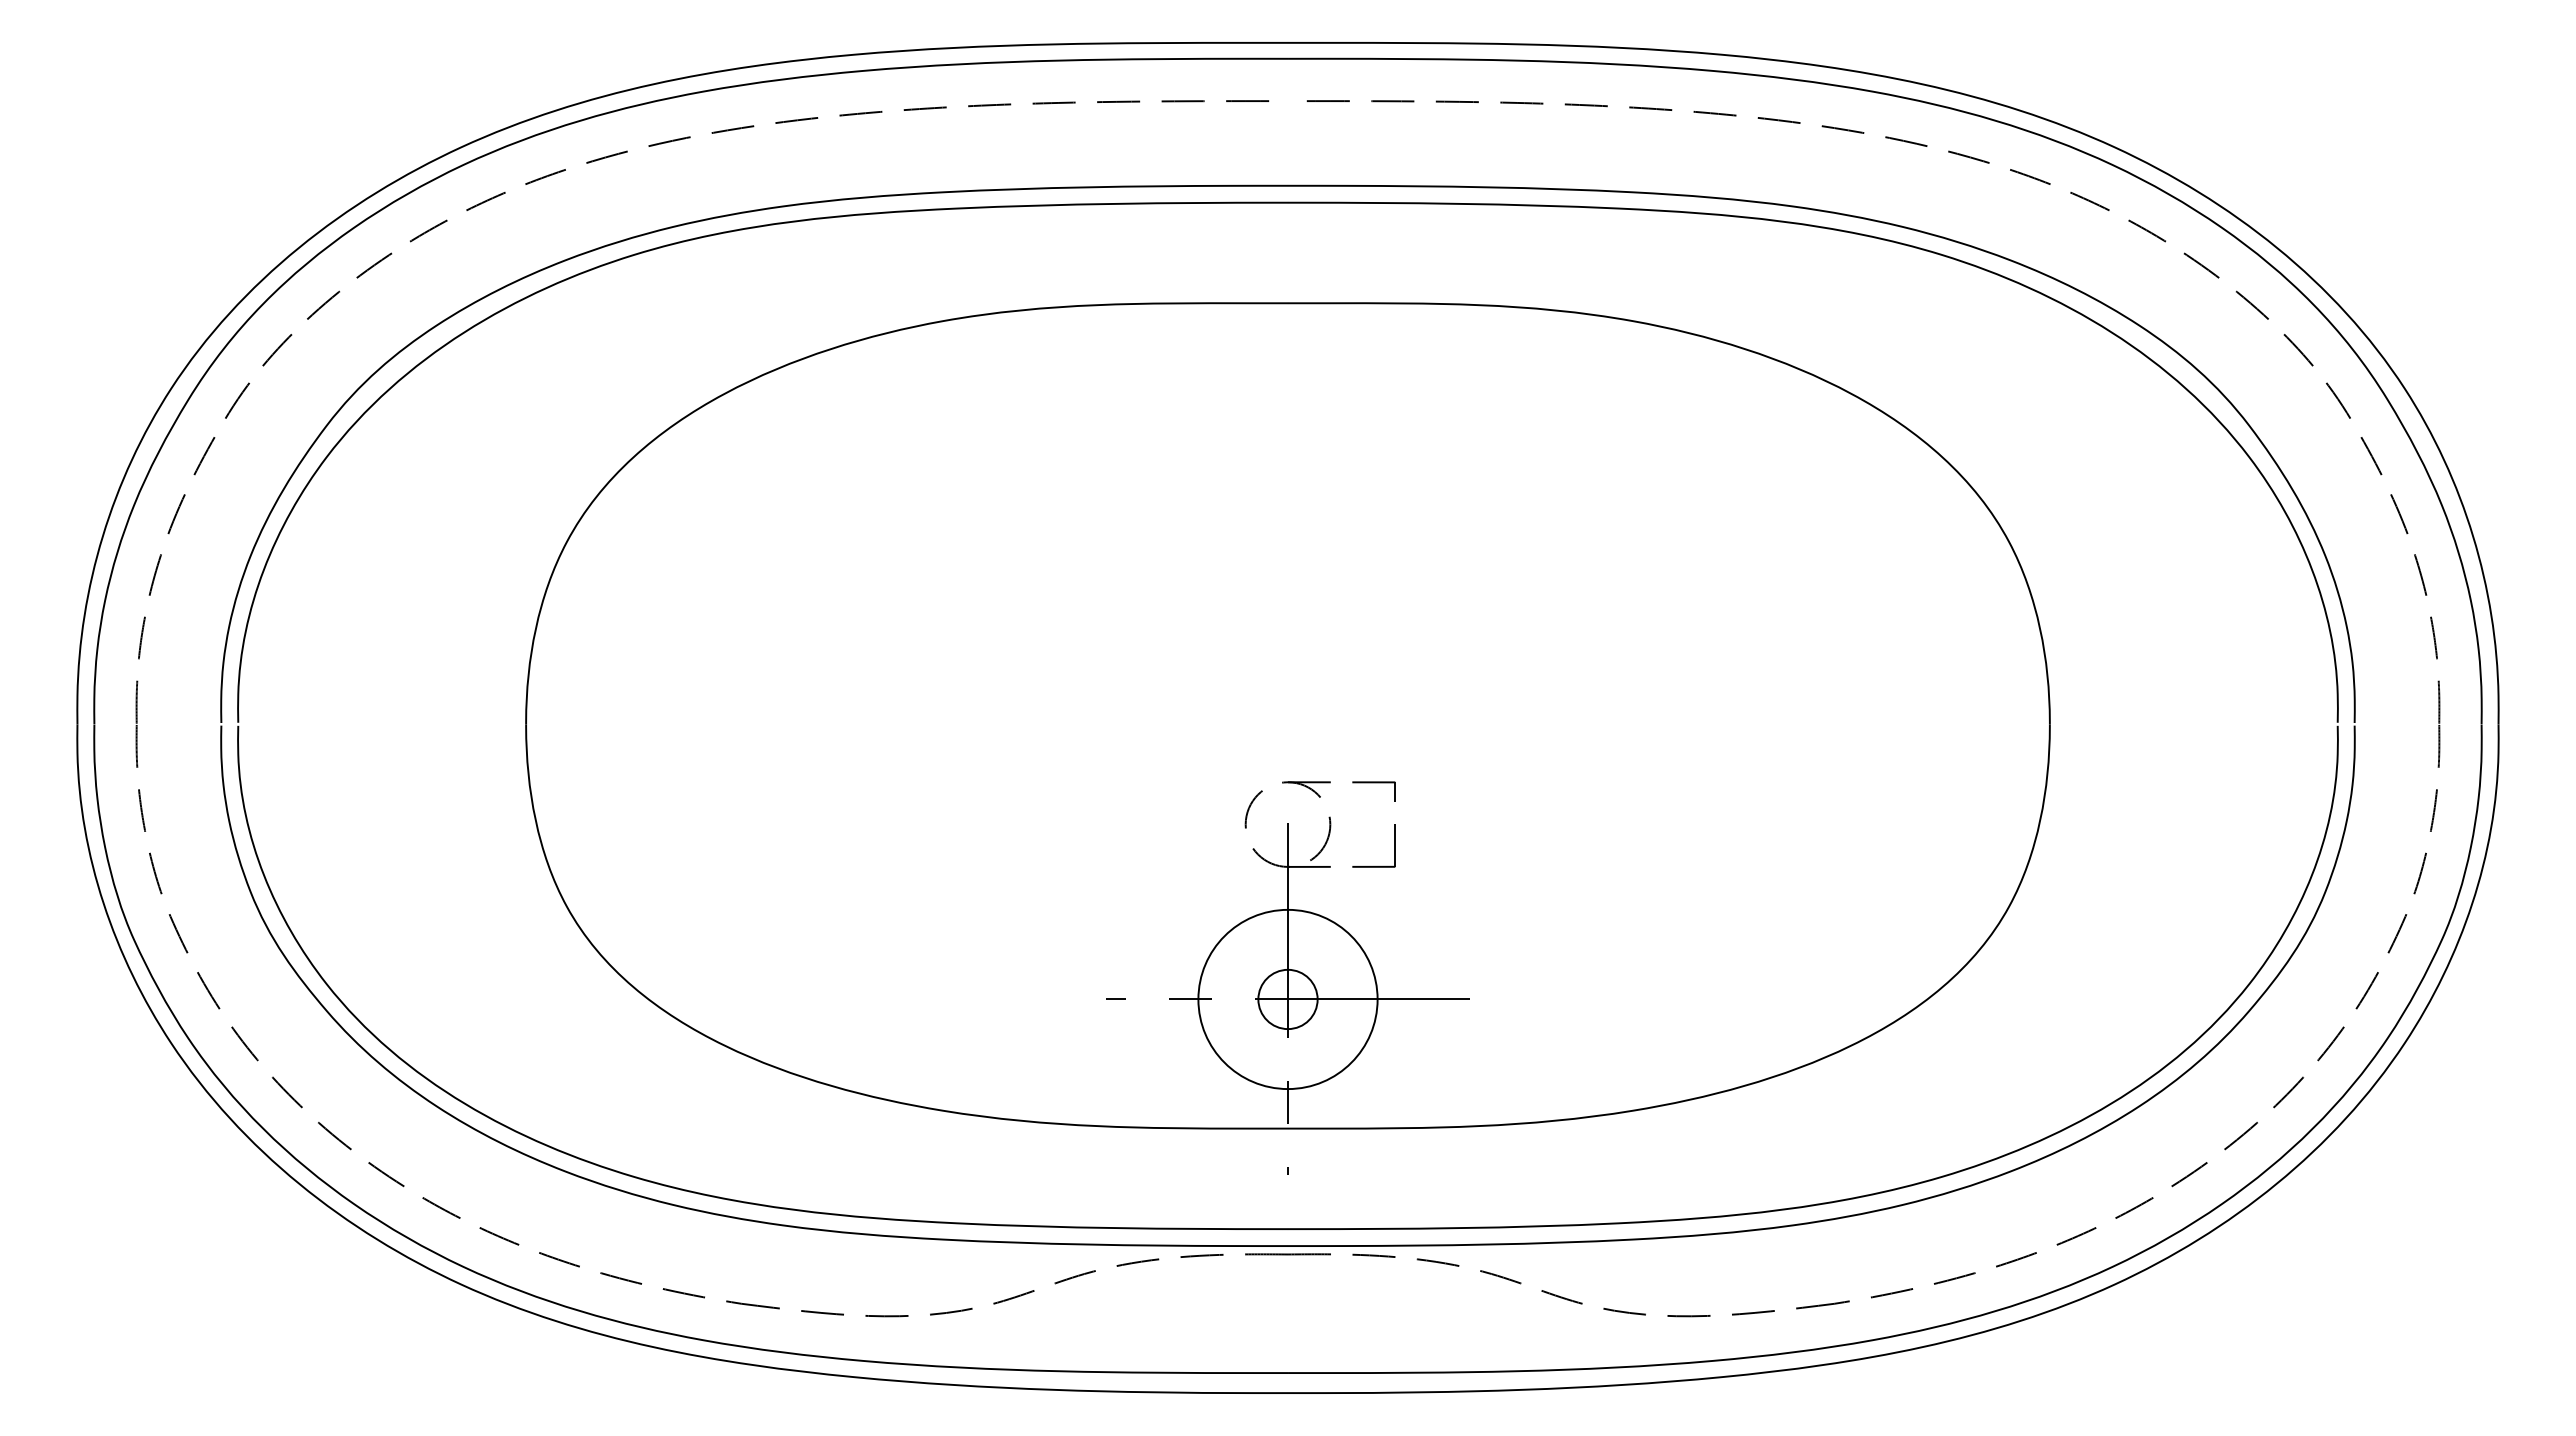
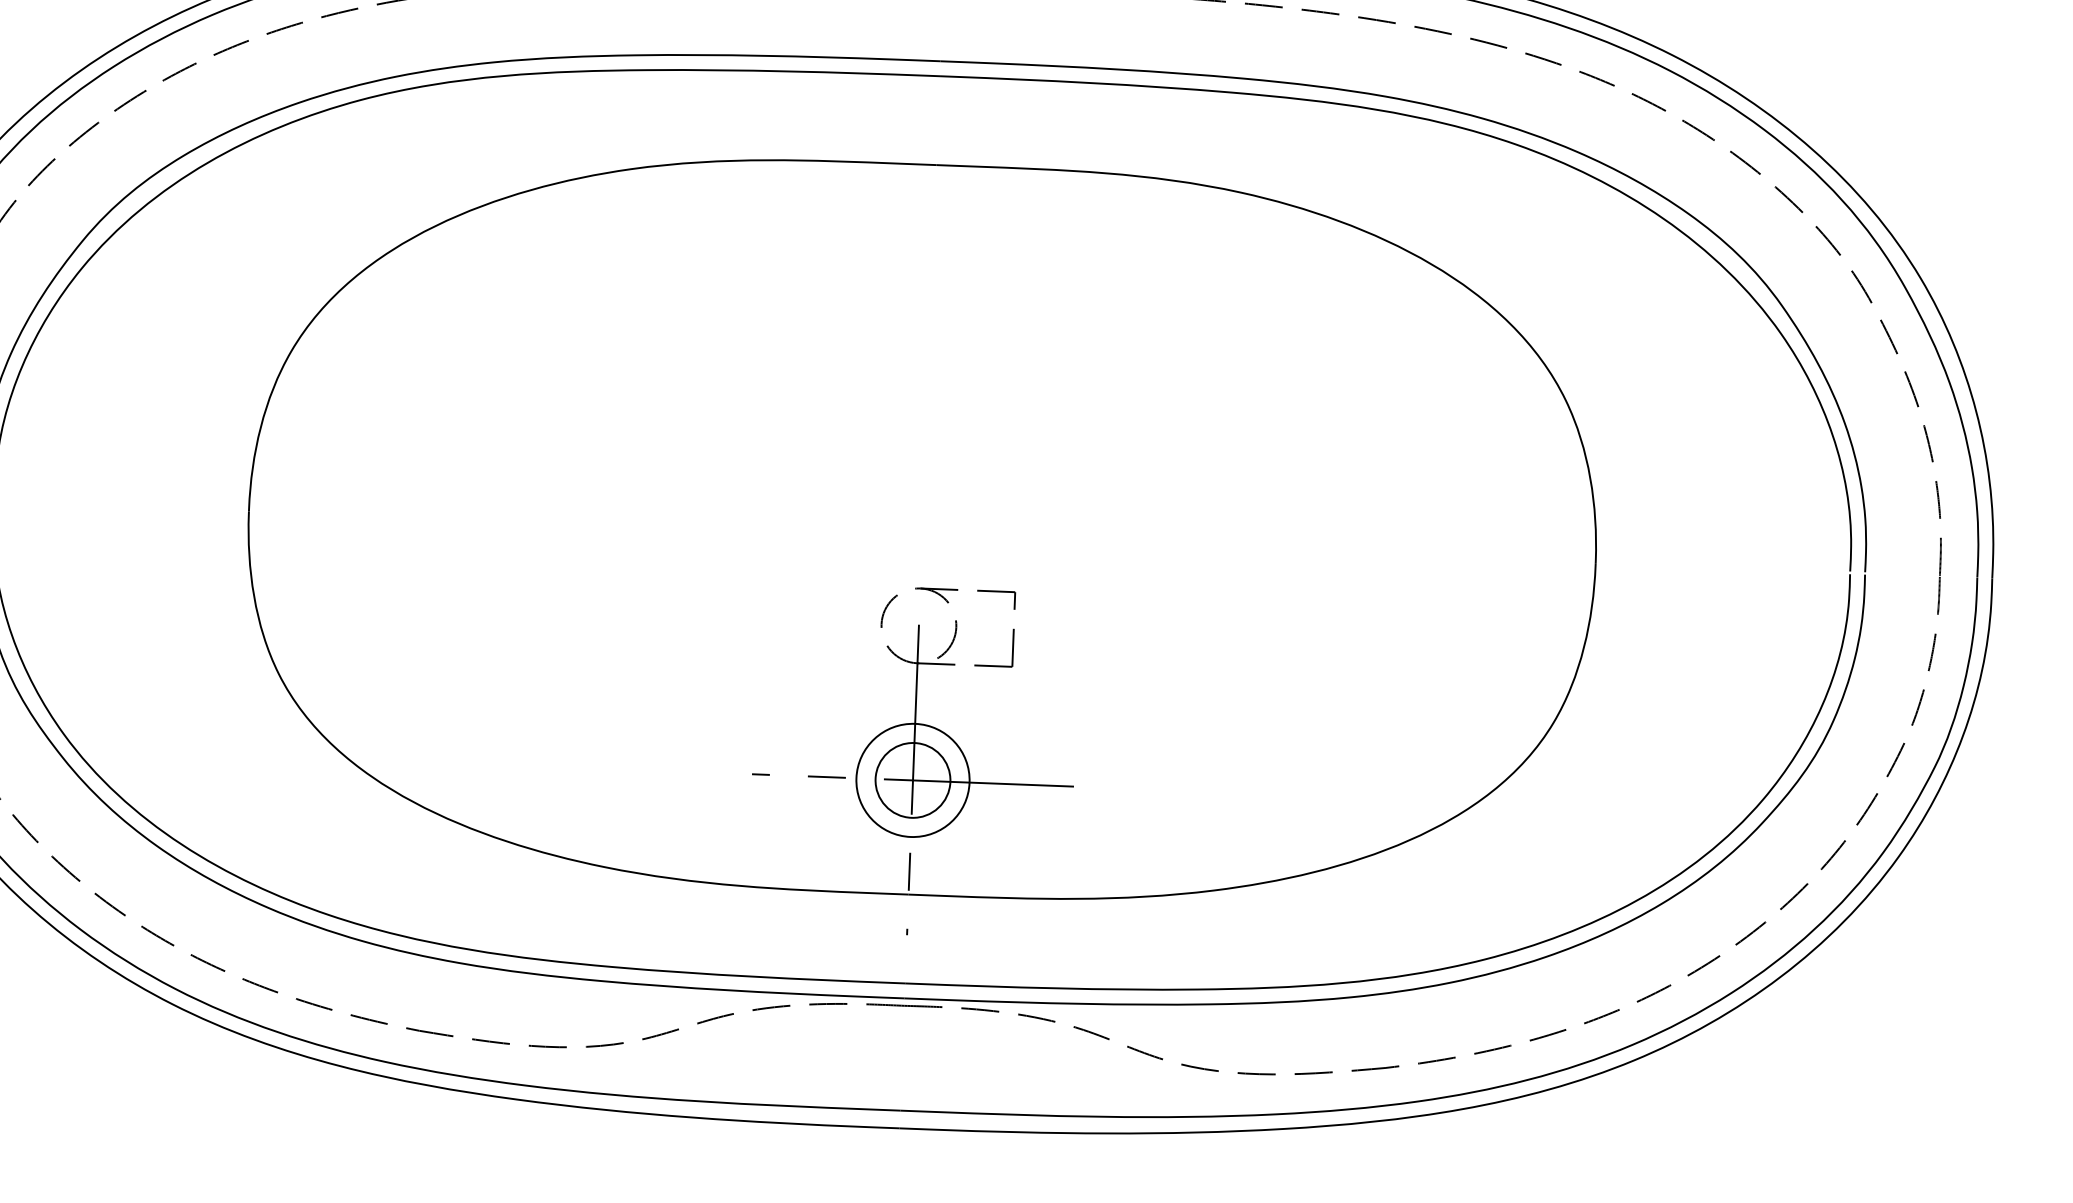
circle: (1287, 999) -> (912, 780), size x1.43
circle: (1288, 999) -> (913, 780), size x0.71

